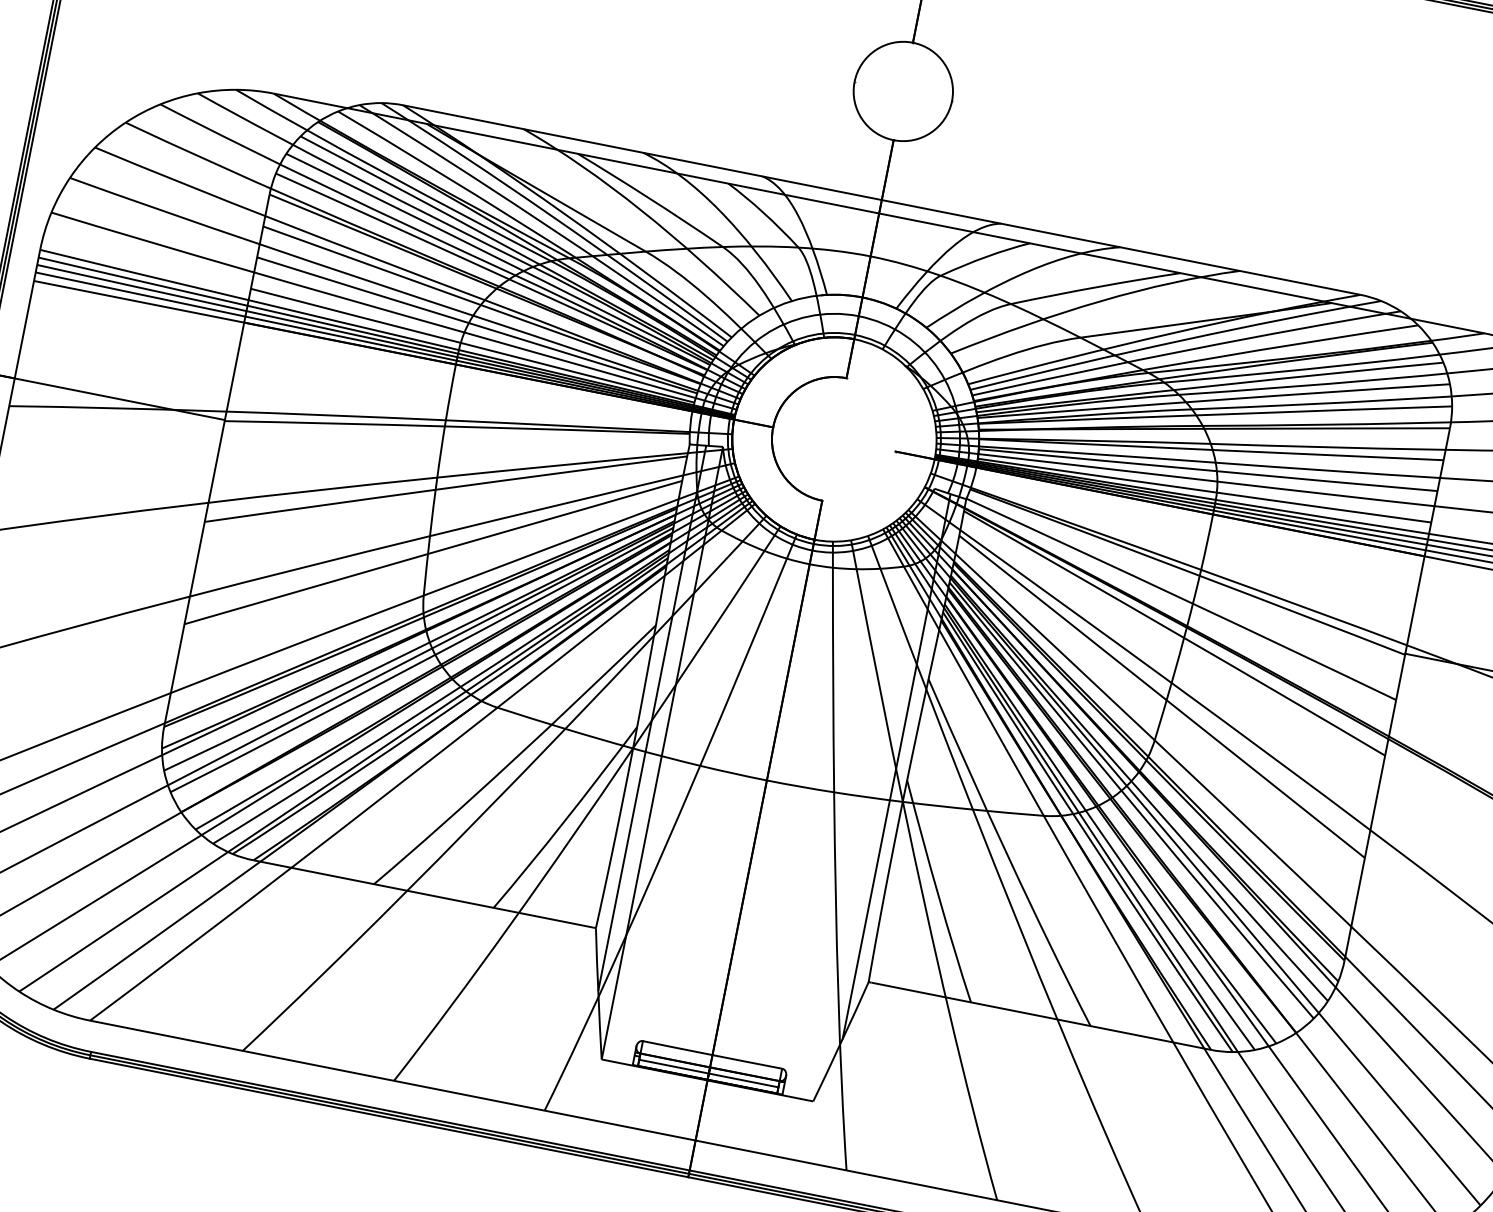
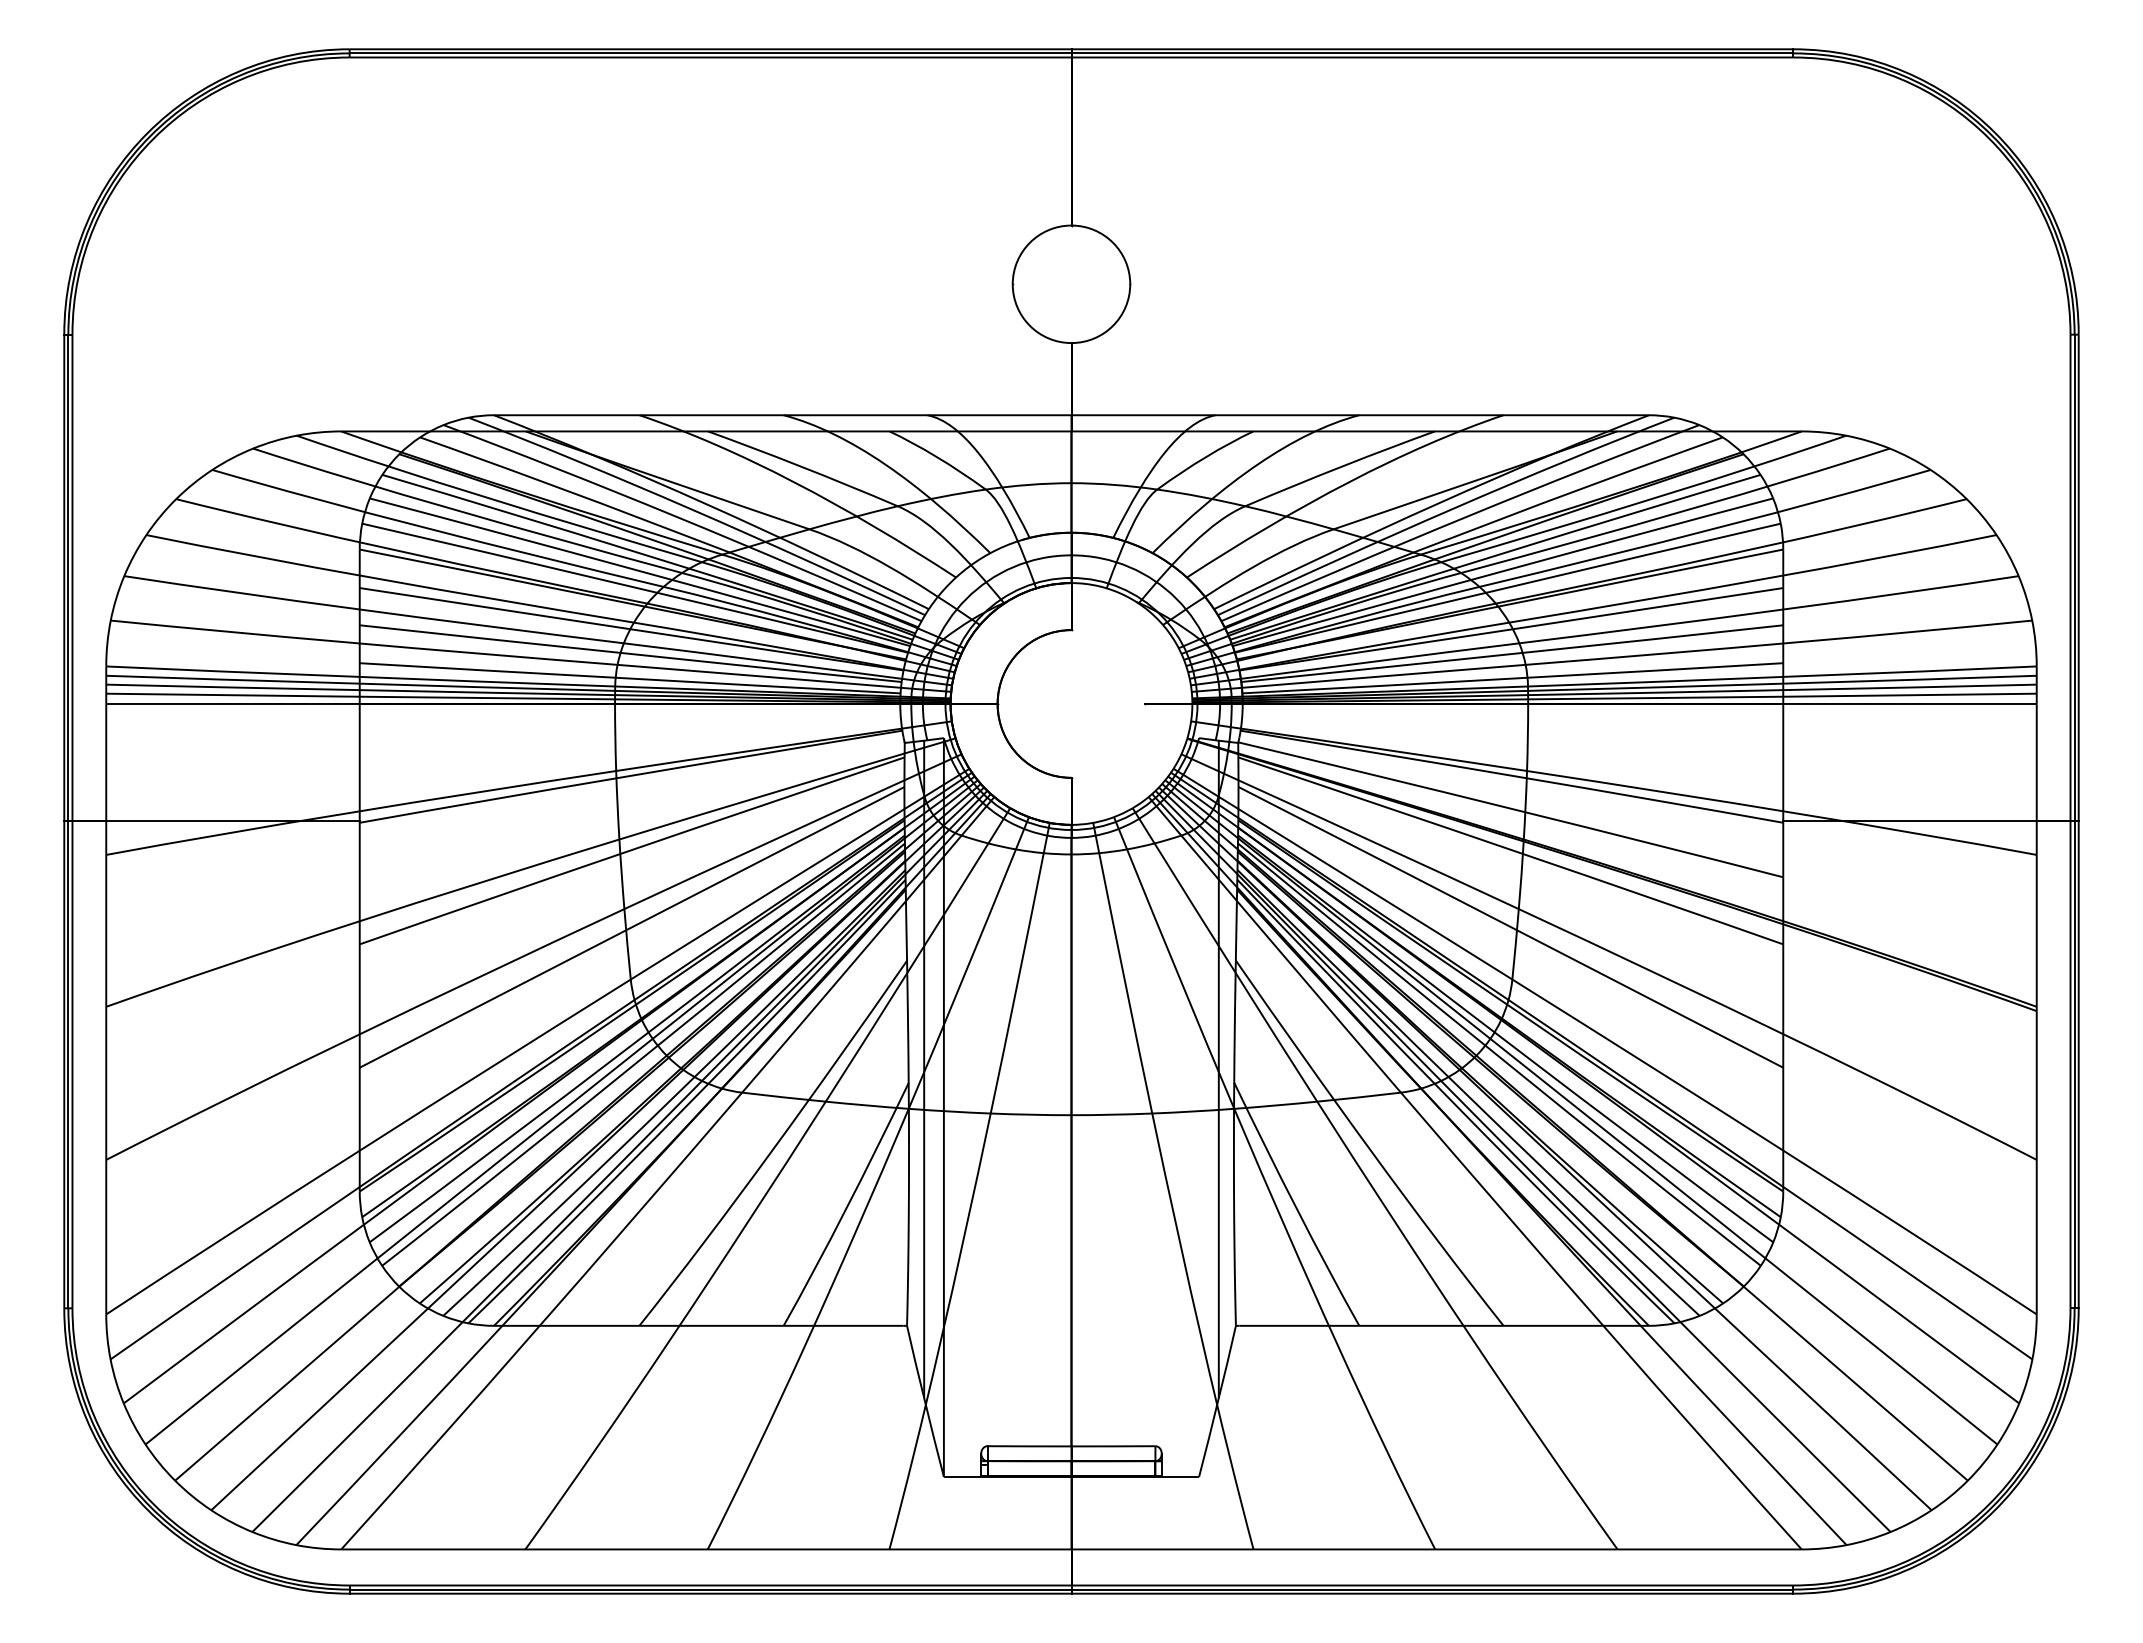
line: (708, 1073) -> (1071, 1468), removed

